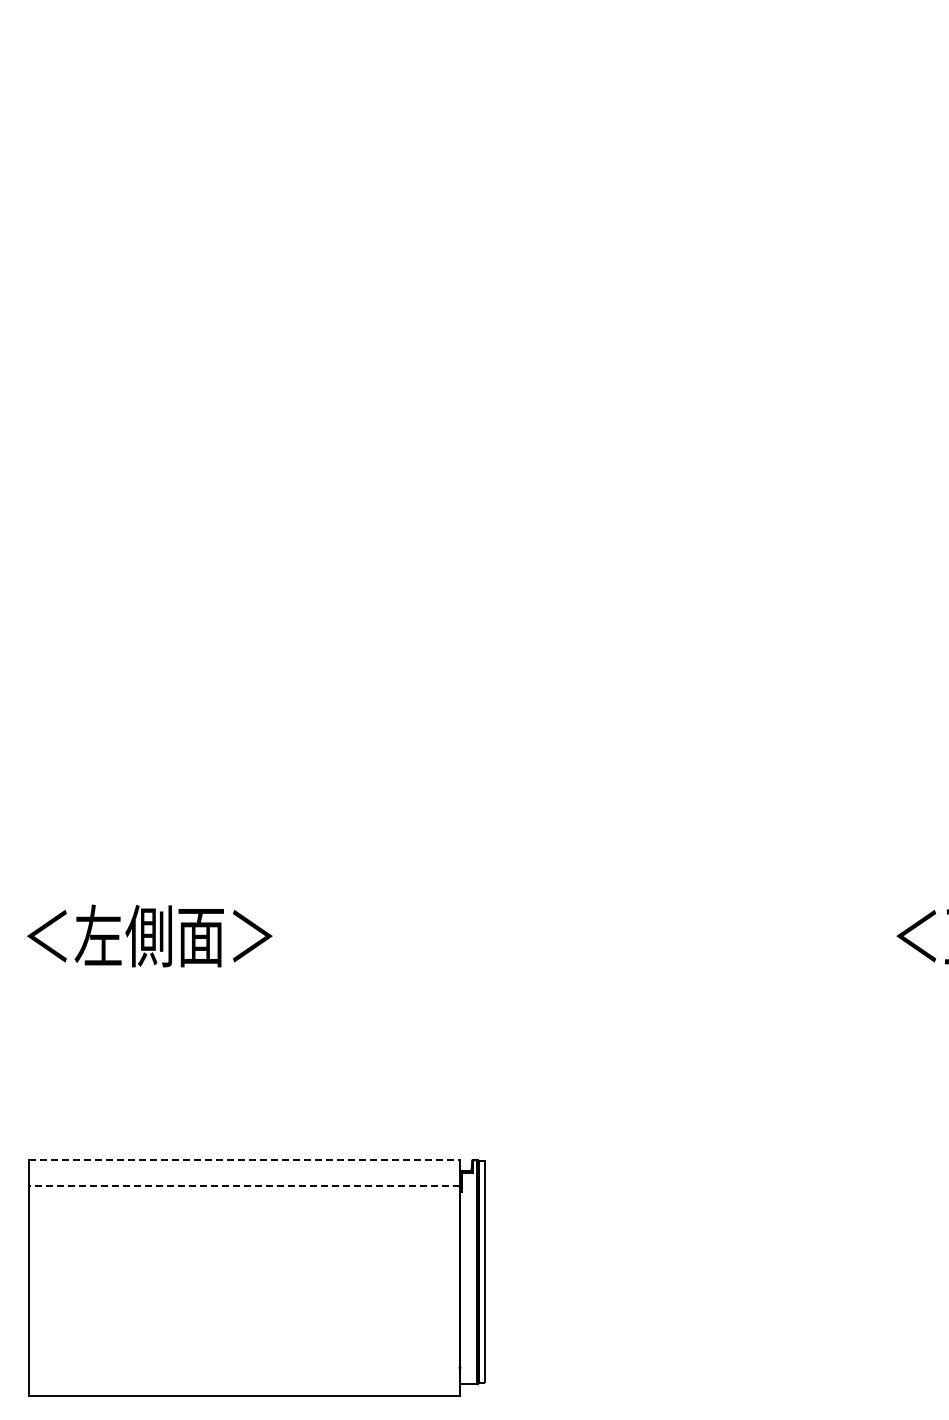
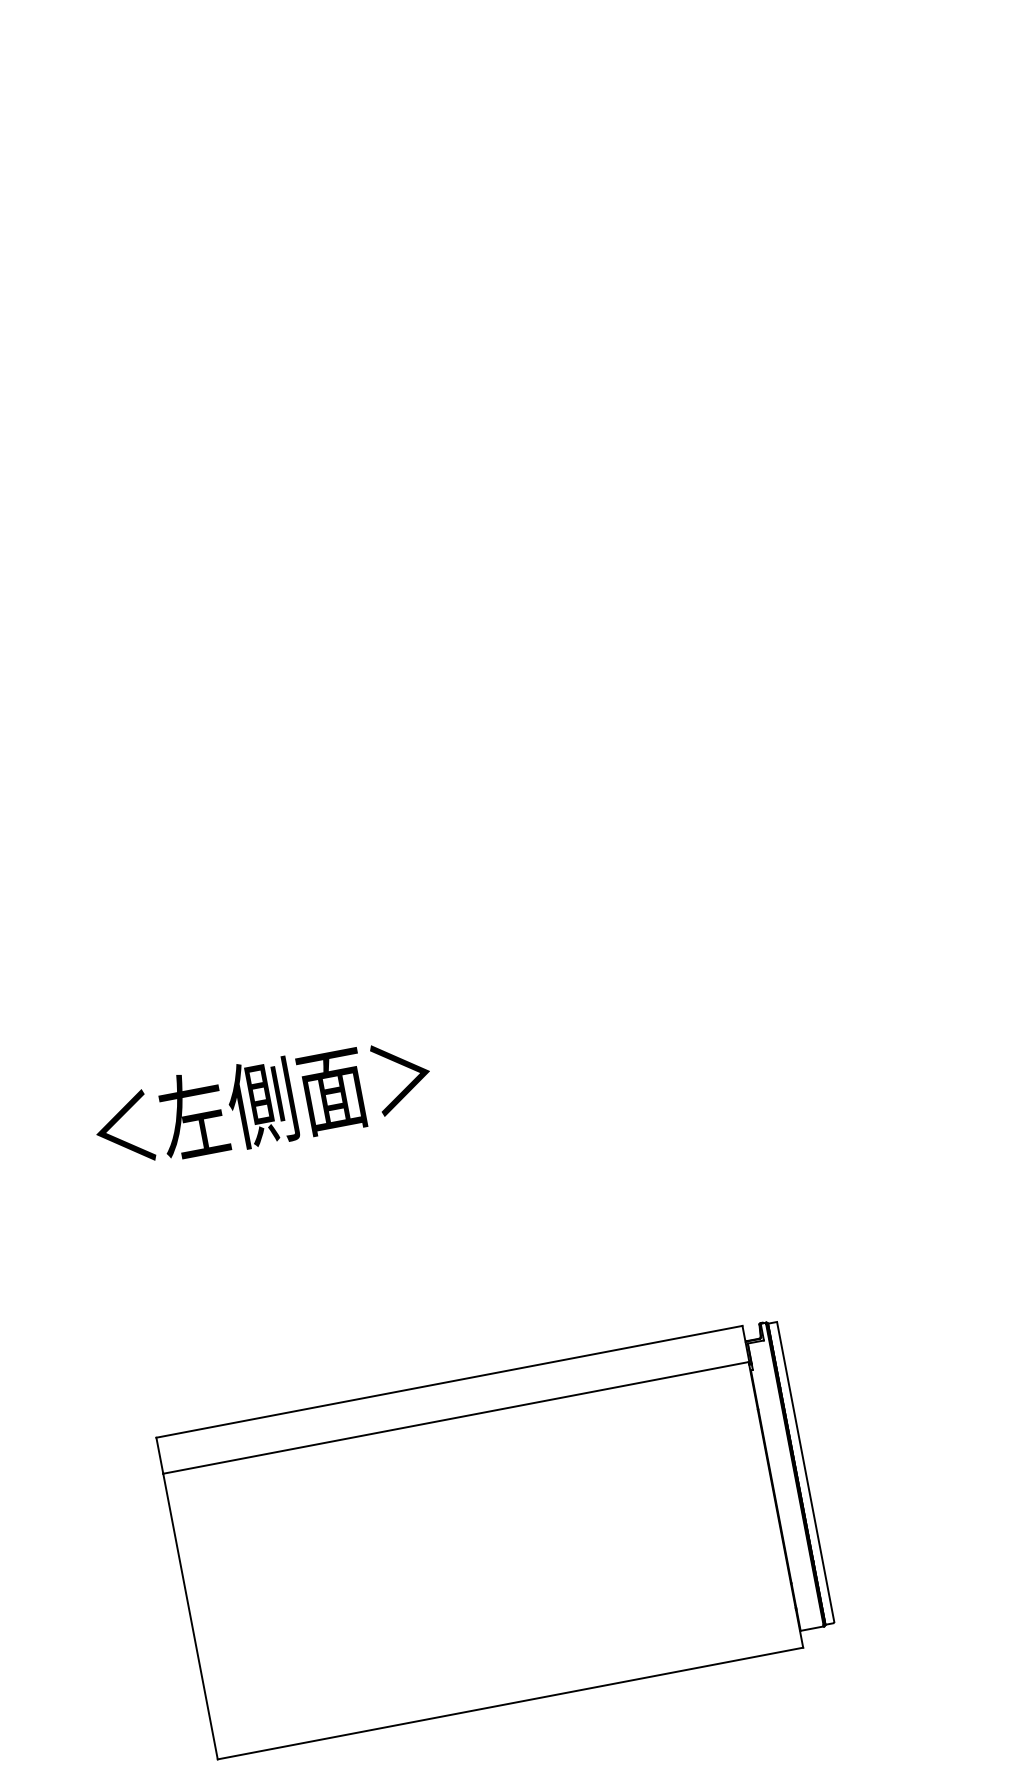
line: (244, 1159) -> (449, 1381), dashed -> solid
line: (244, 1186) -> (456, 1418), dashed -> solid

